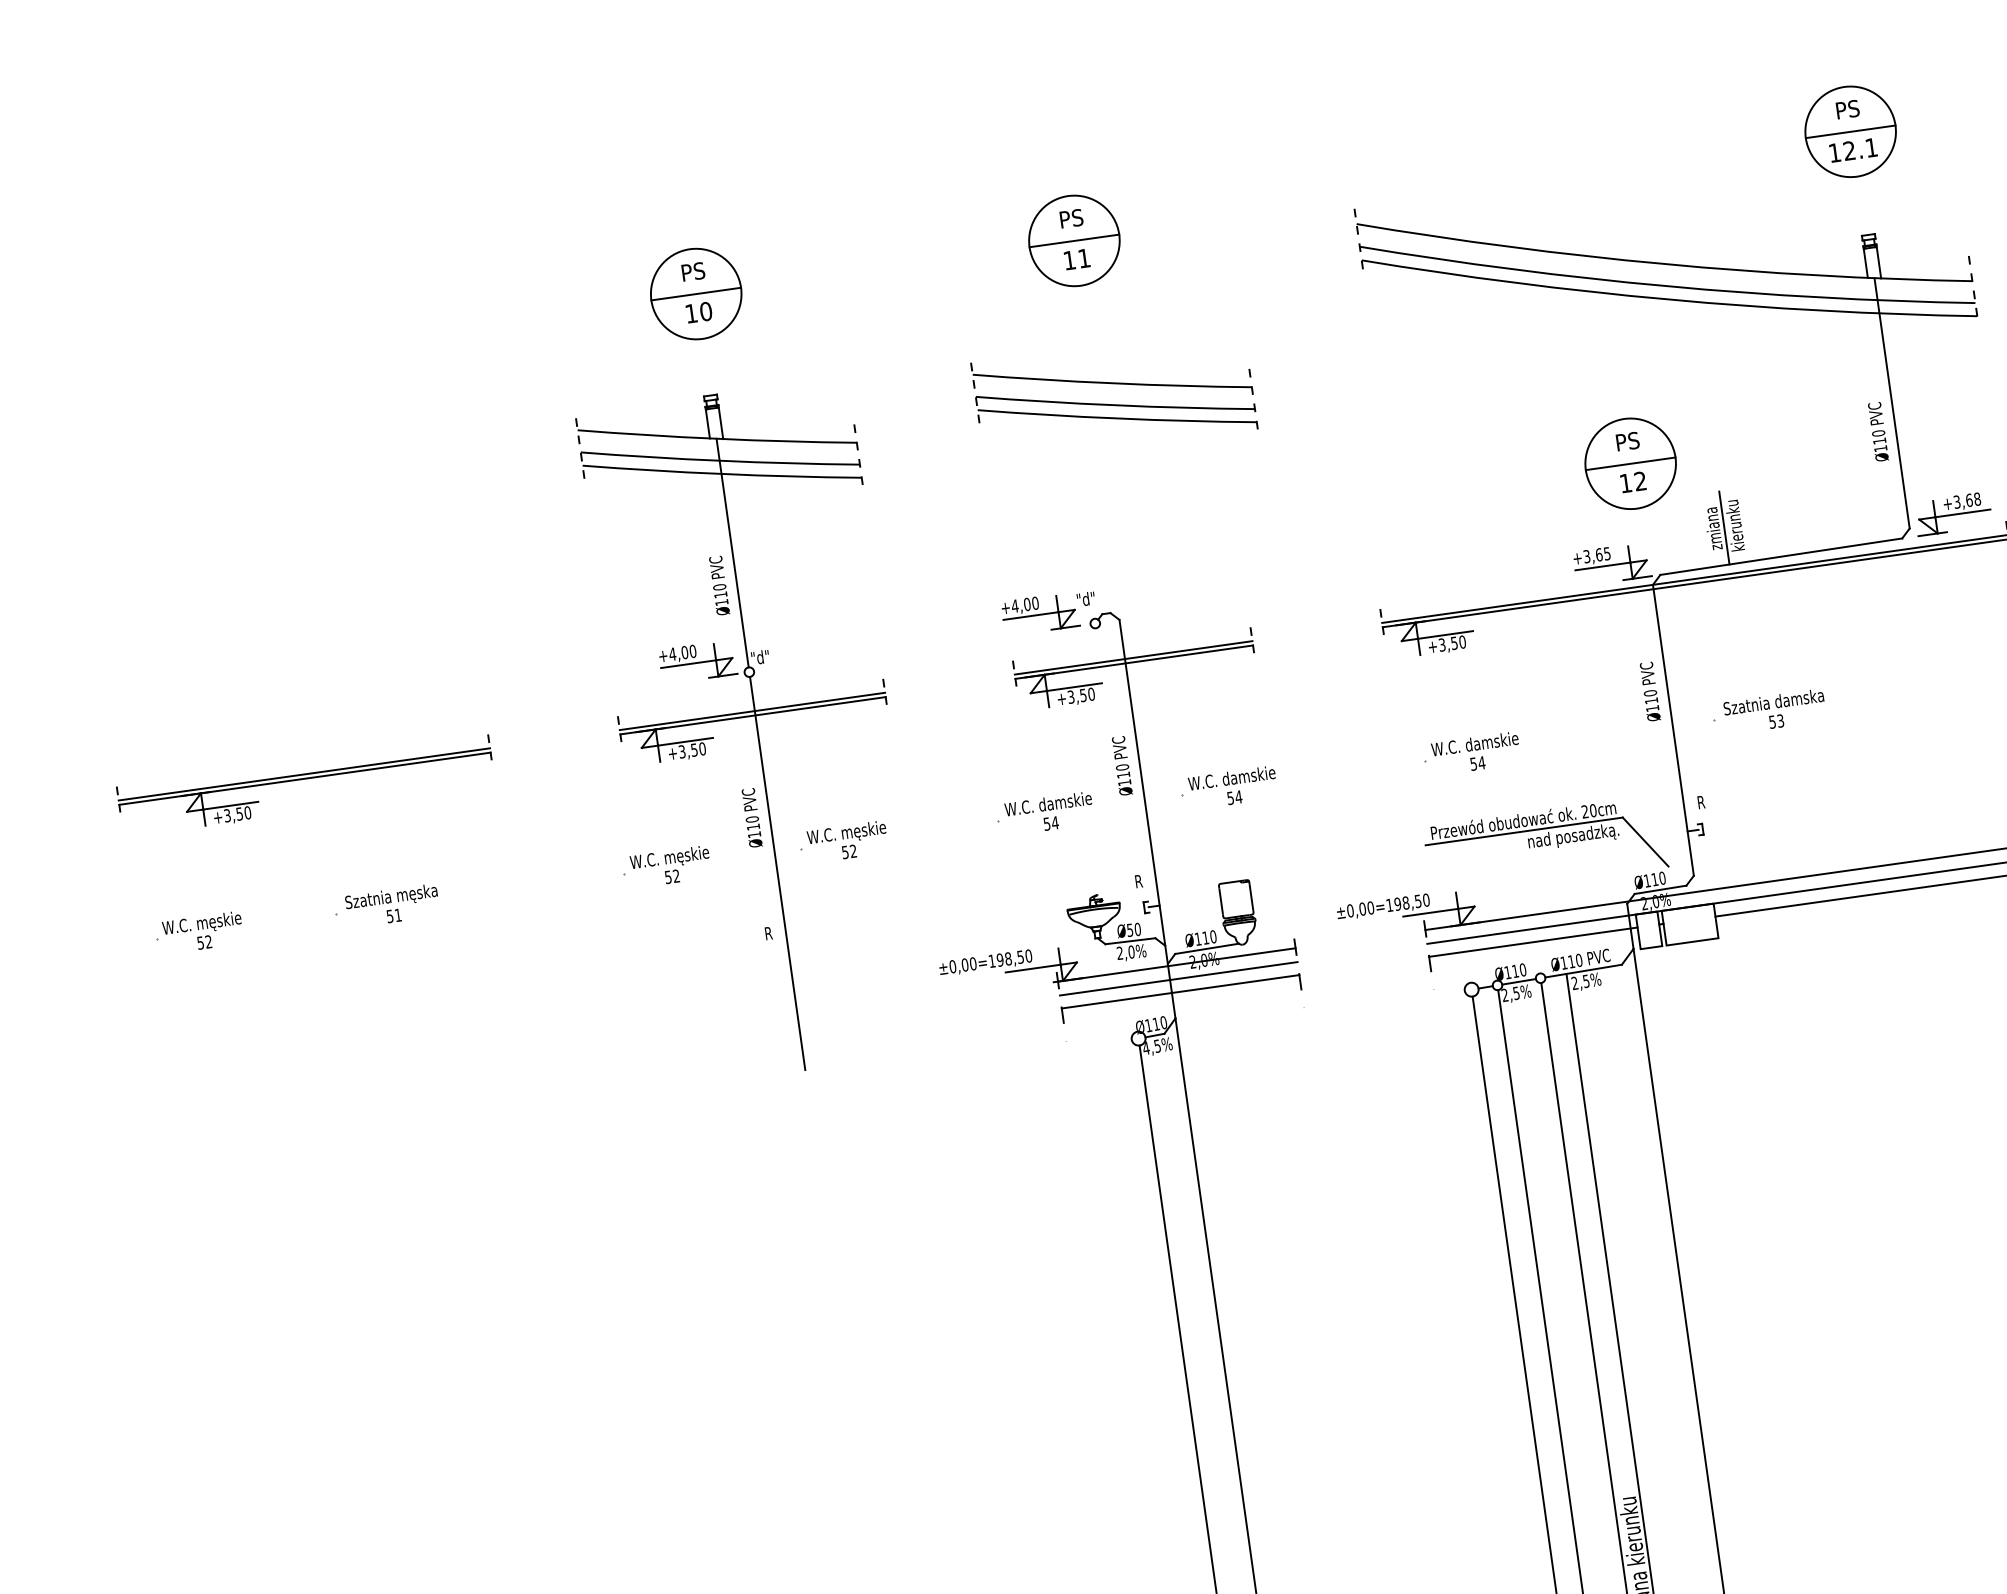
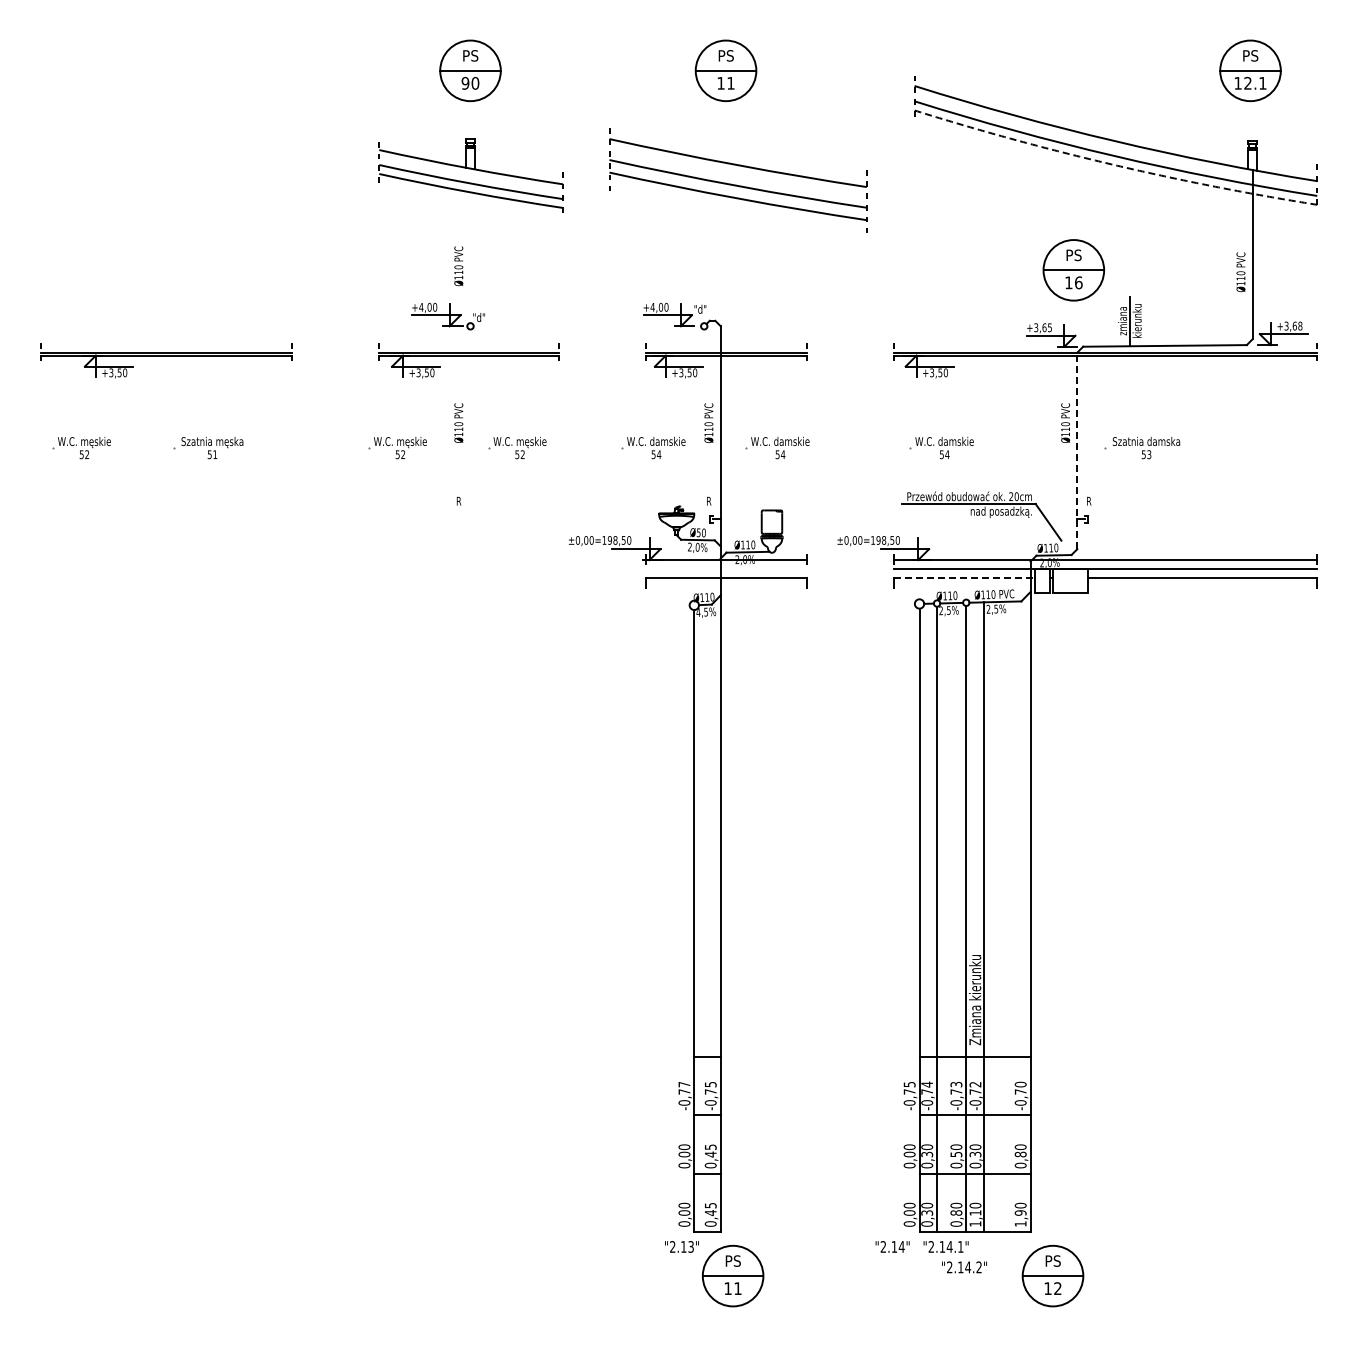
arc: (1669, 300) -> (1114, 165), solid -> dashed
text: (691, 312) -> (465, 82), 10 -> 90
part: (1113, 396) -> (737, 177), size x1.4
text: (1640, 480) -> (1078, 282), 12 -> 16
line: (732, 552) -> (470, 245), removed
line: (1673, 729) -> (1077, 450), solid -> dashed
line: (777, 873) -> (470, 462), removed
line: (1534, 942) -> (965, 578), solid -> dashed
line: (1178, 978) -> (726, 569), removed

